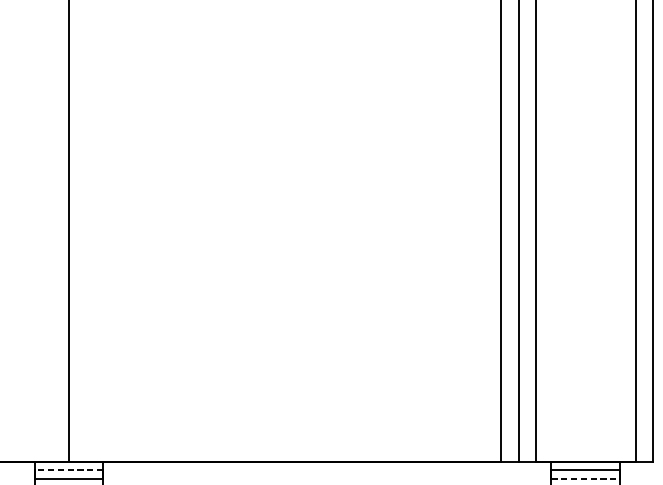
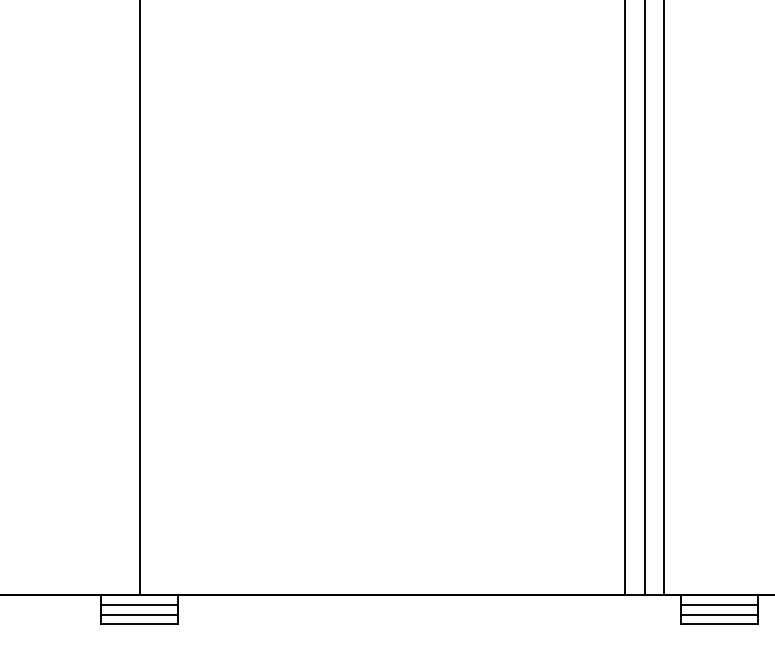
line: (67, 469) -> (138, 604), dashed -> solid
line: (585, 478) -> (719, 614), dashed -> solid

